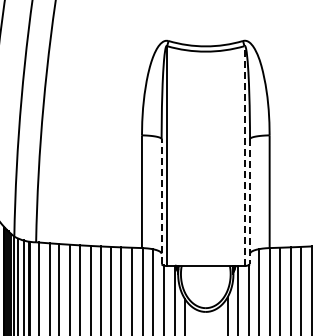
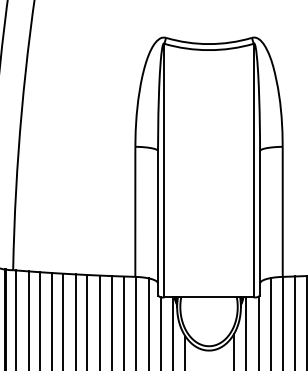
line: (244, 155) -> (253, 170), dashed -> solid
line: (161, 201) -> (157, 223), dashed -> solid
line: (250, 201) -> (260, 223), dashed -> solid

